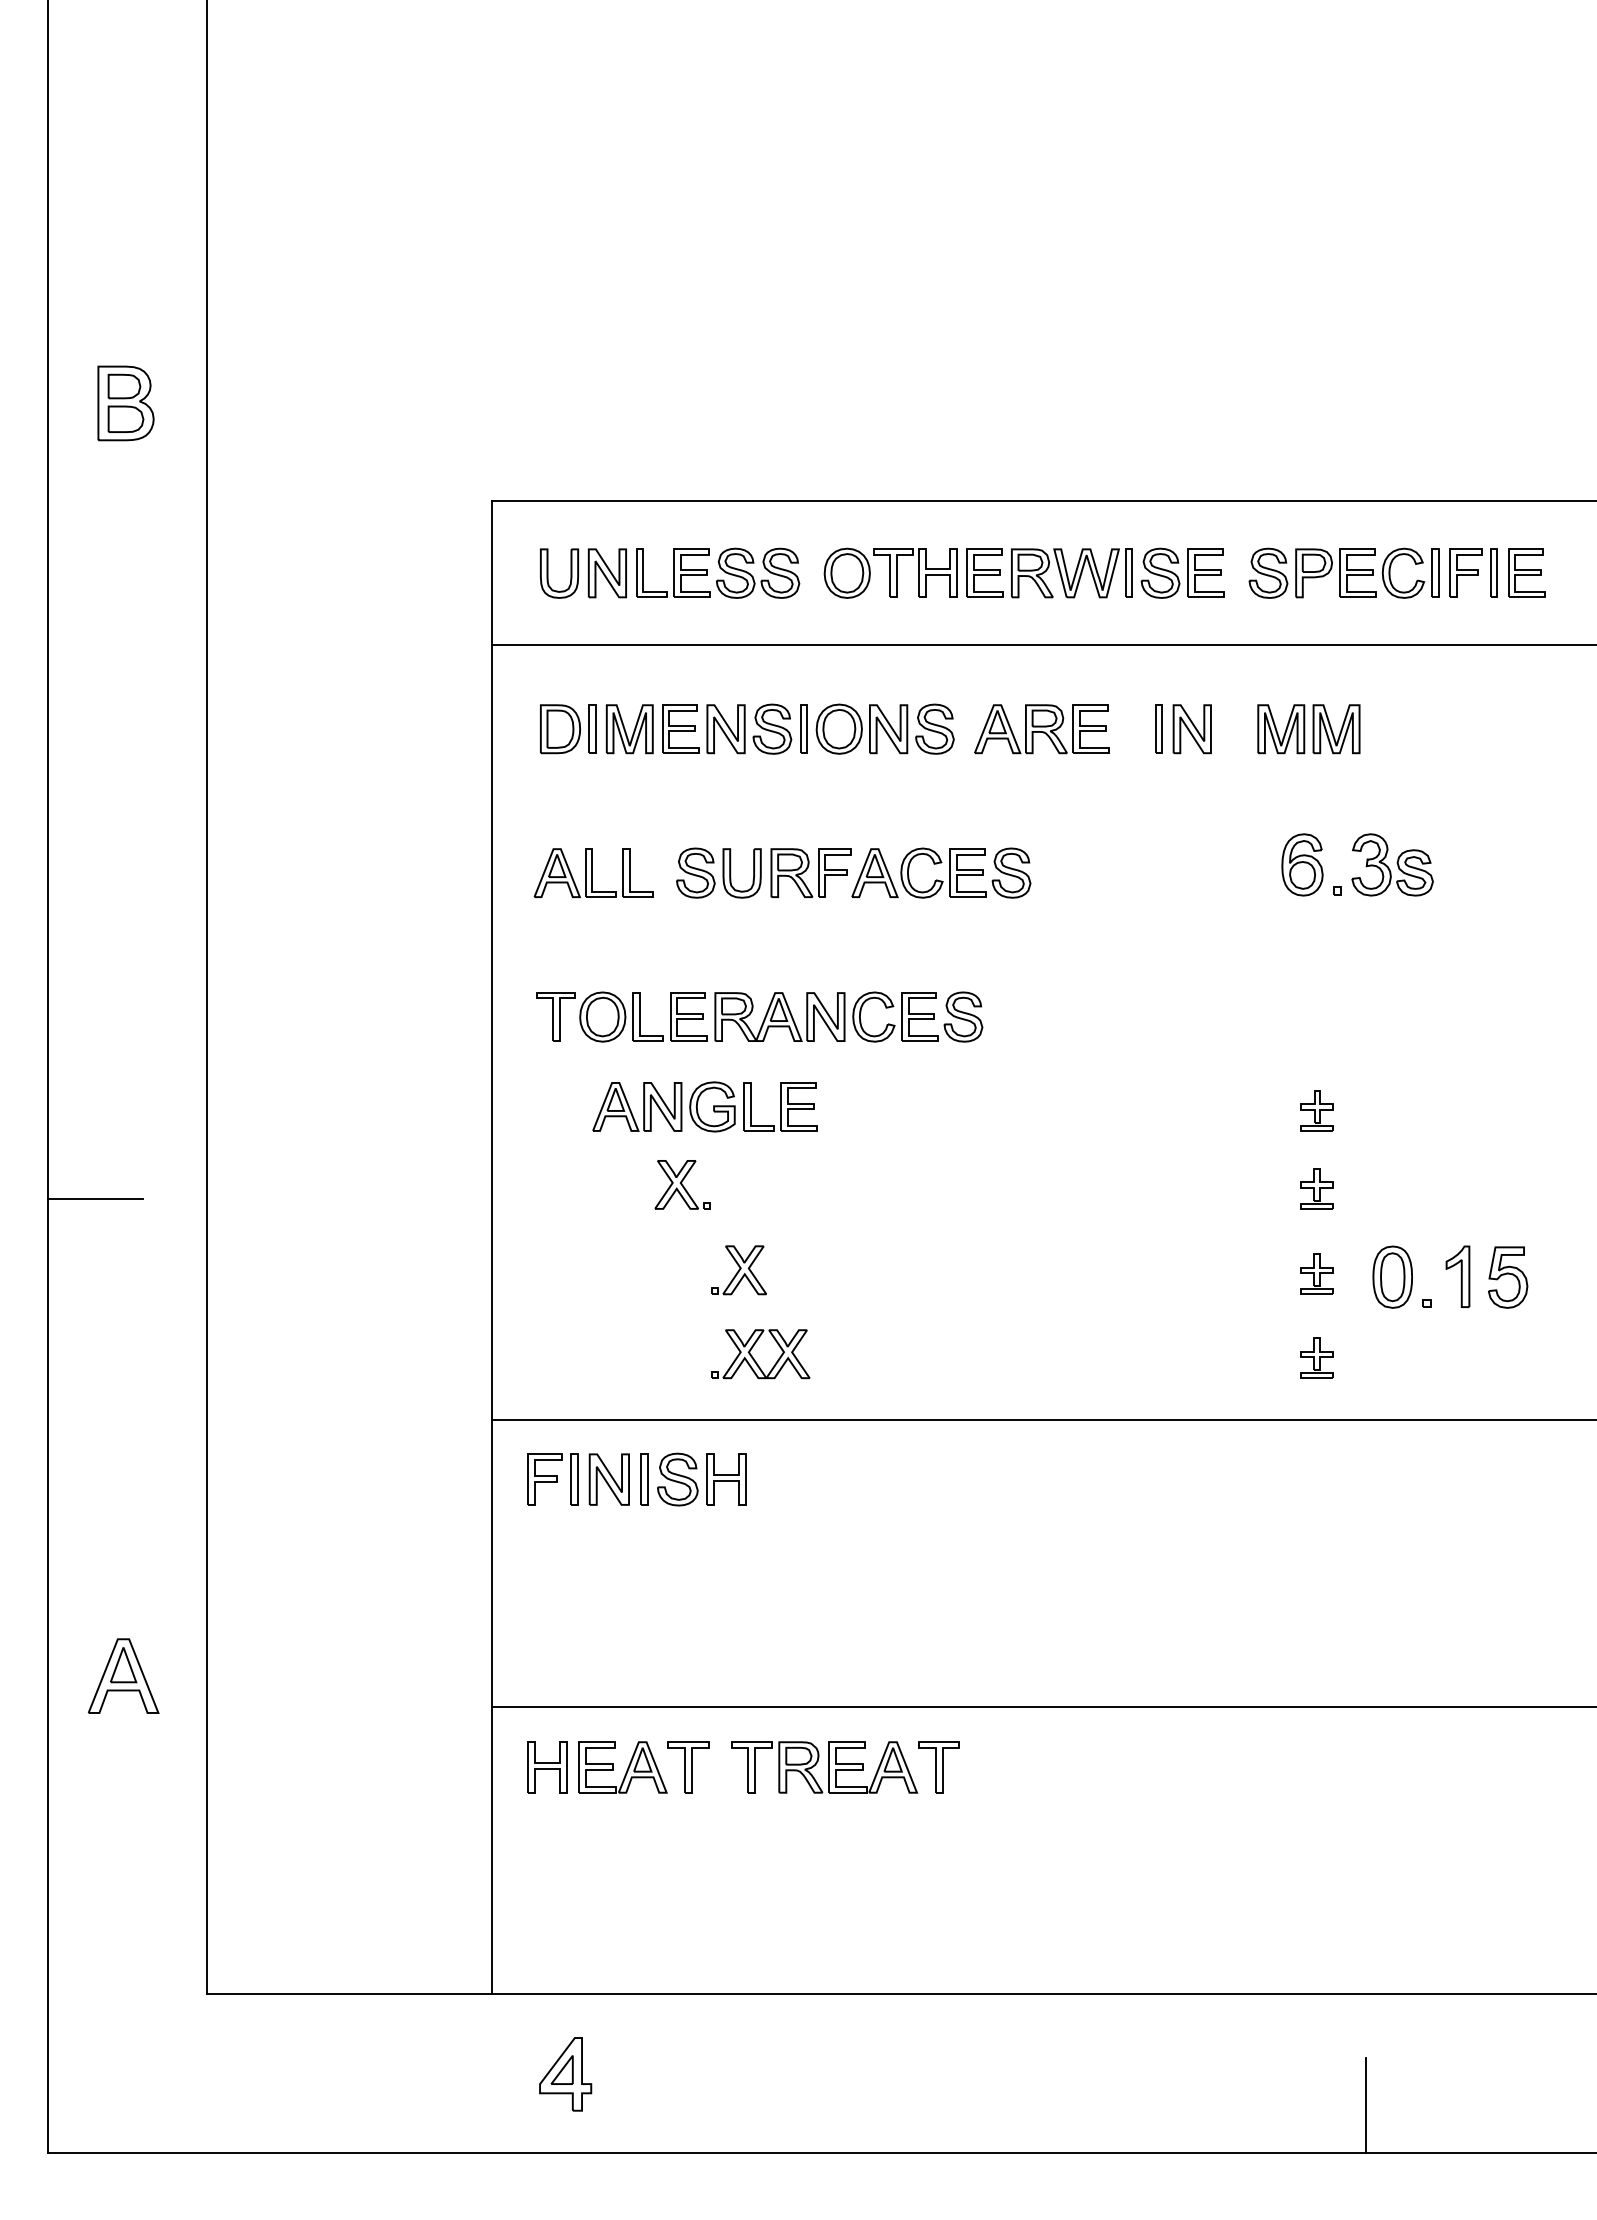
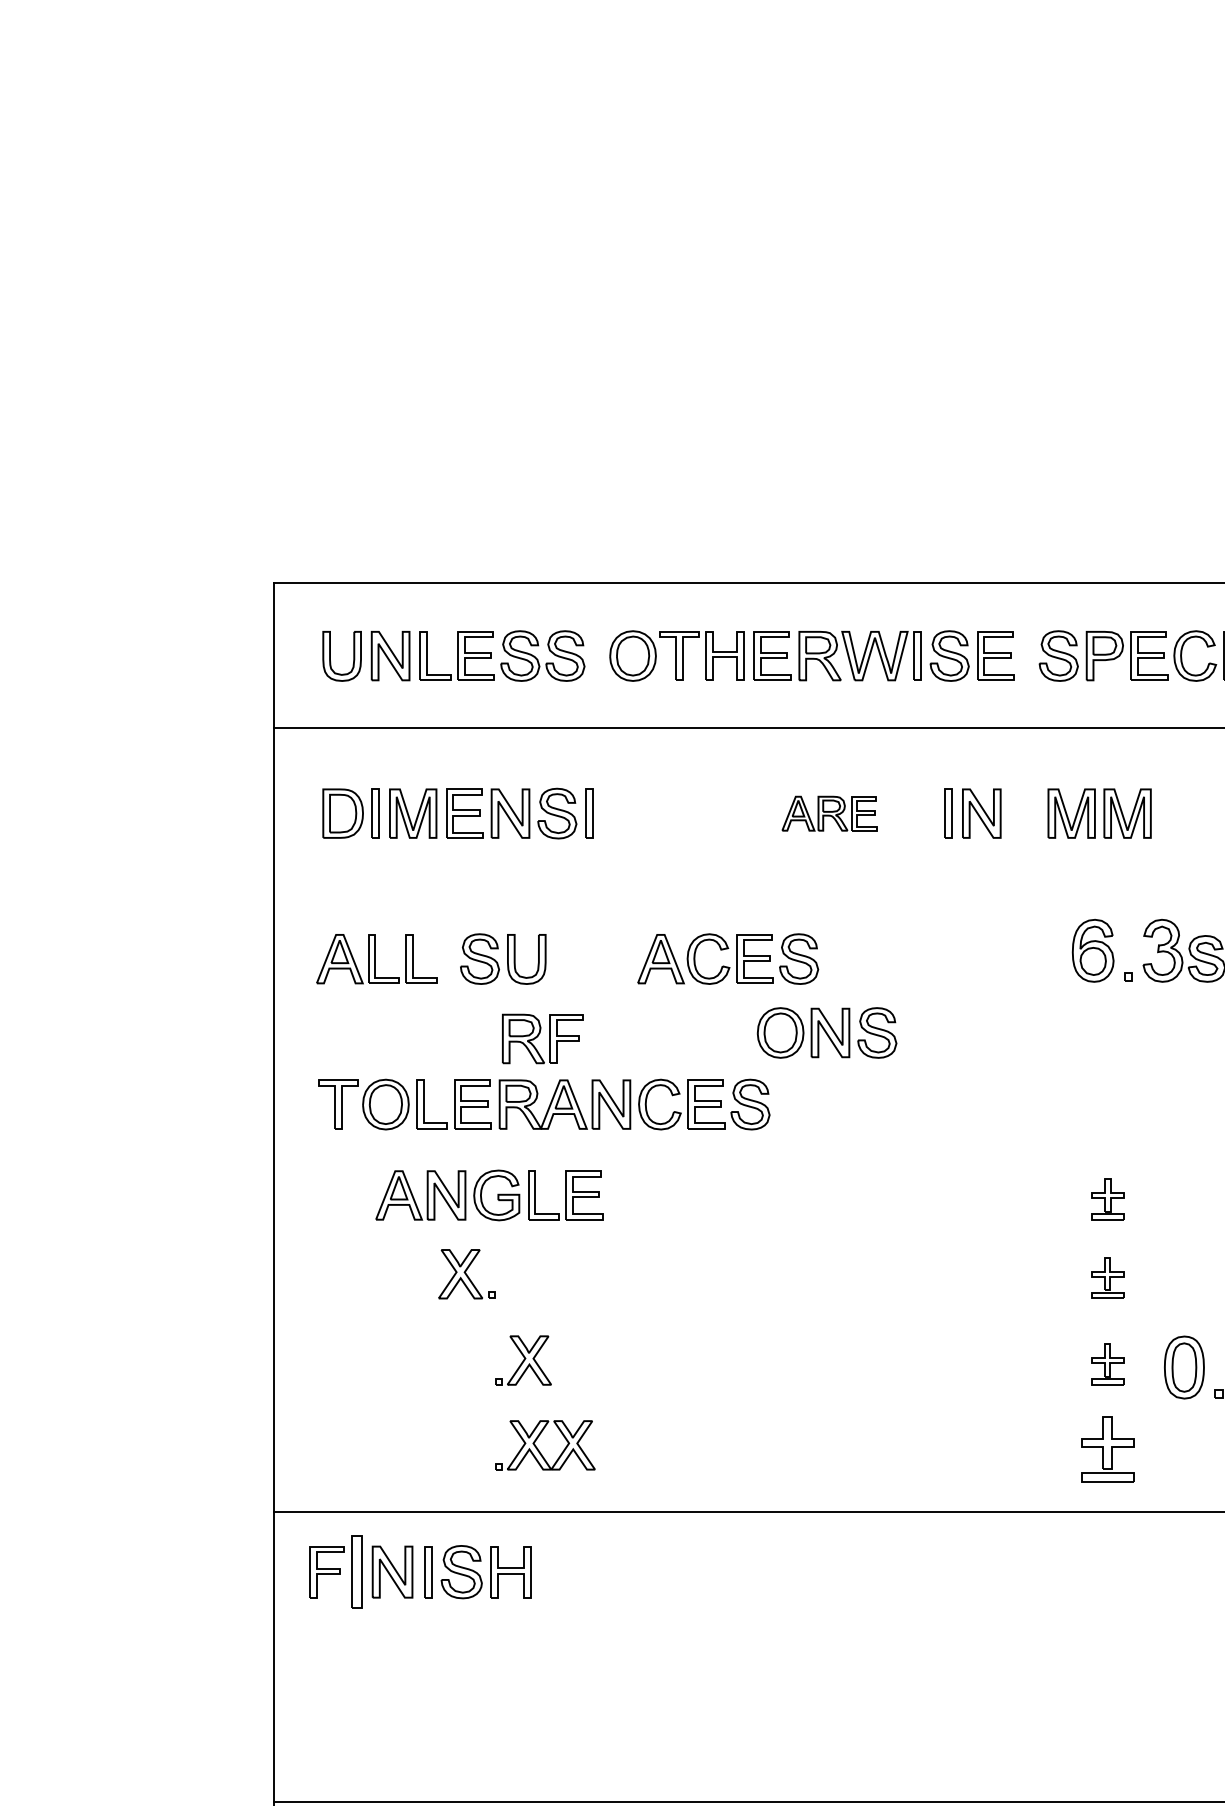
part: (884, 728) -> (826, 1032), moved
part: (1041, 729) -> (829, 813), size x0.7
part: (810, 872) -> (542, 1038), moved
part: (1316, 1357) -> (1107, 1448), size x1.6
part: (574, 1479) -> (357, 1572), size x1.4

